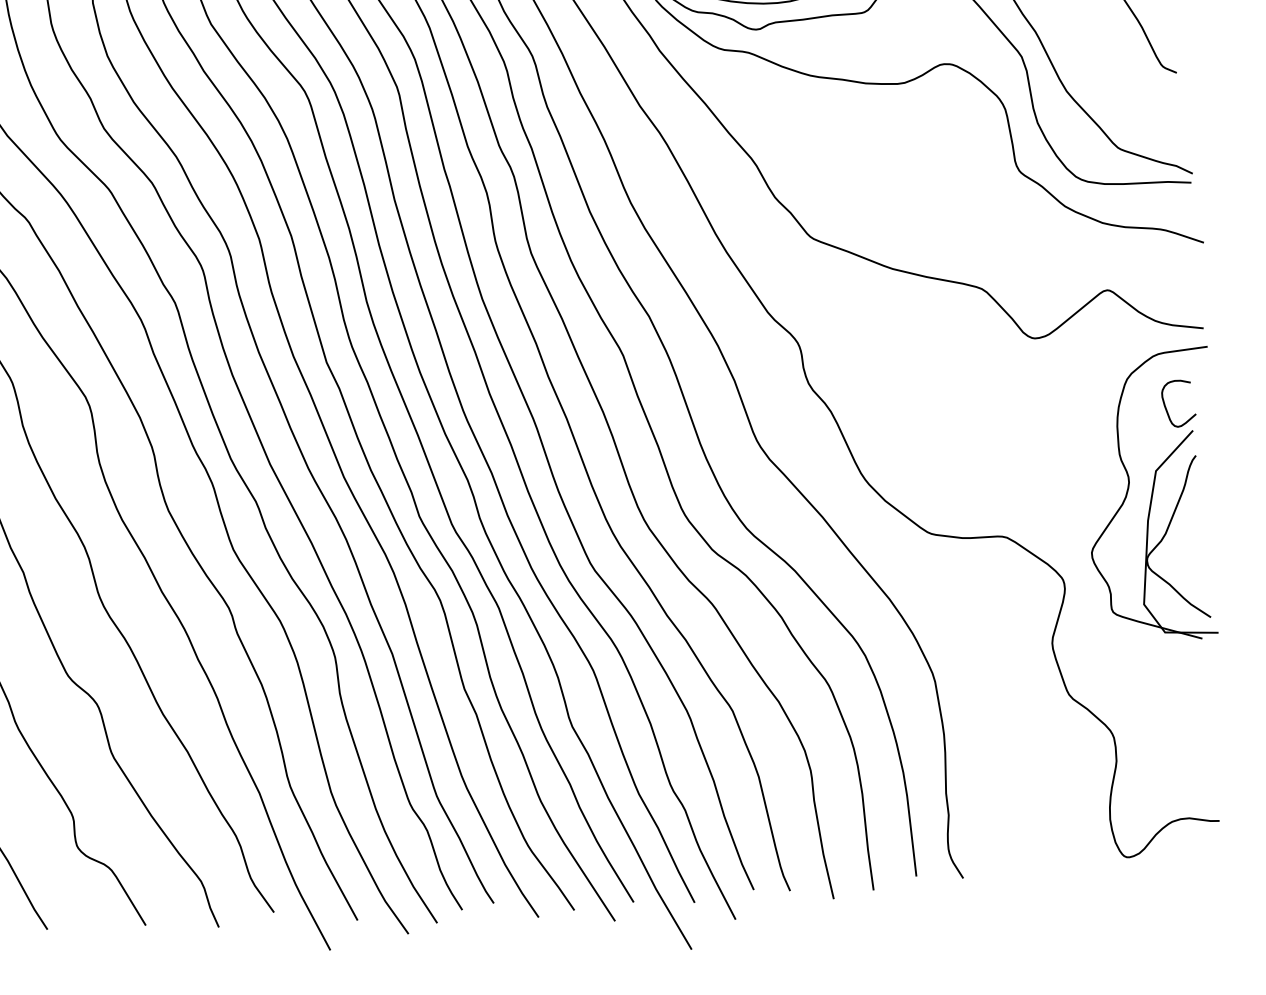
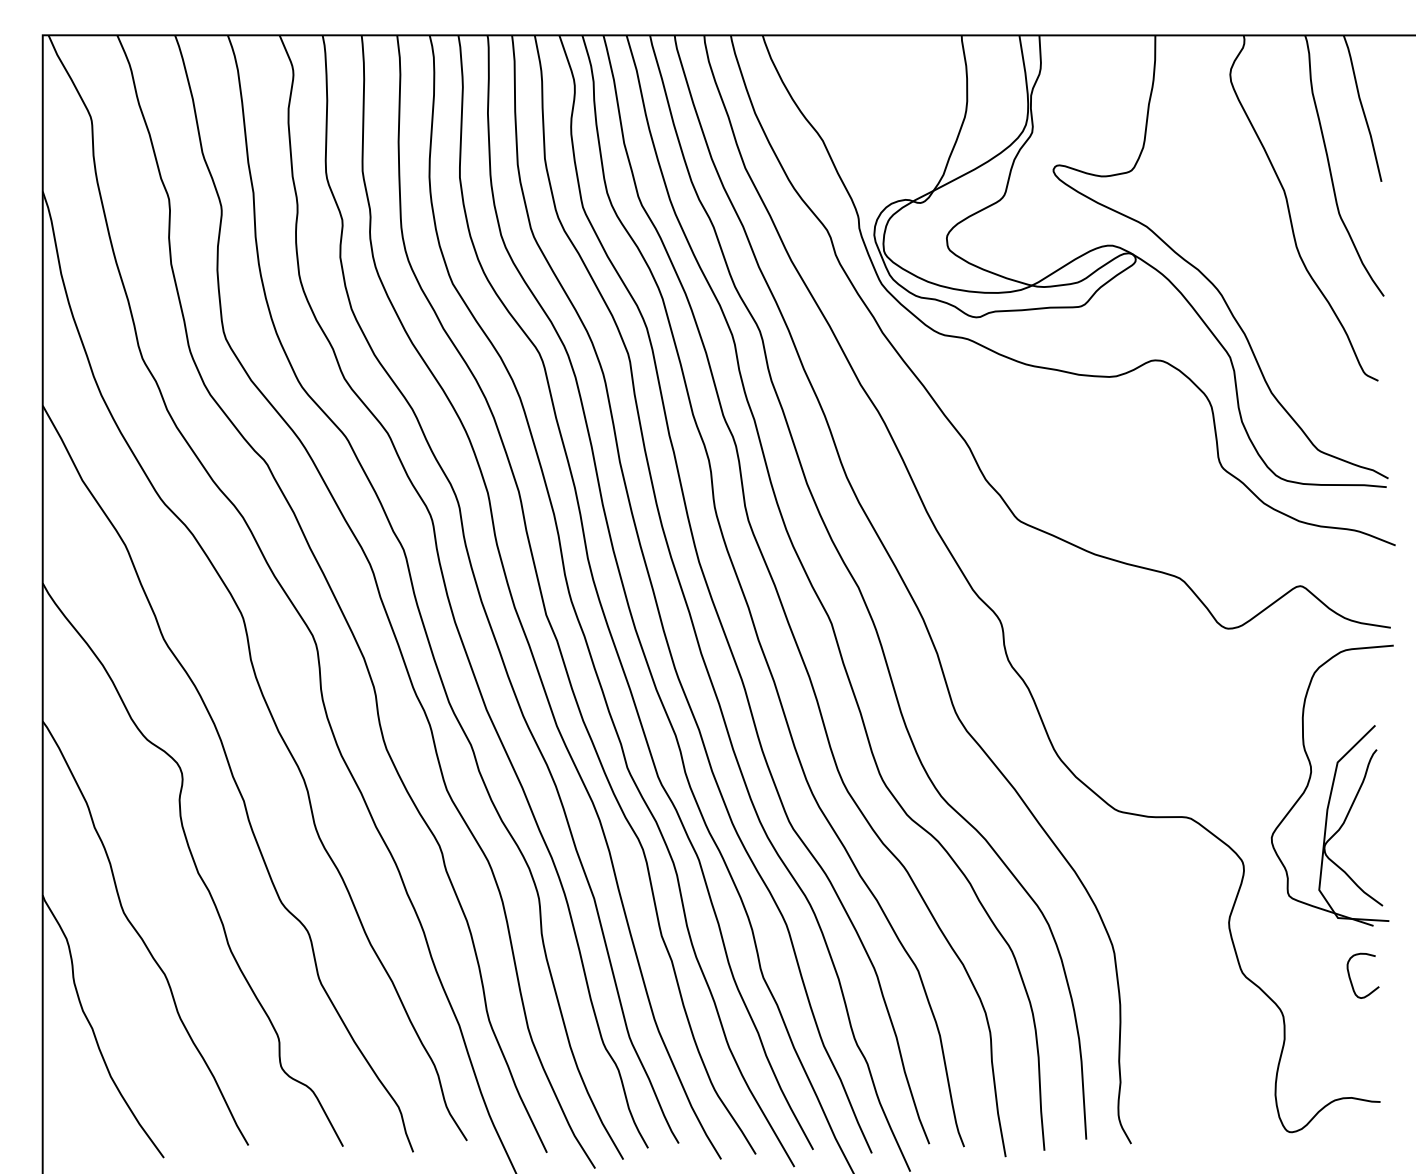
curve: (1167, 408) -> (1351, 979), moved

